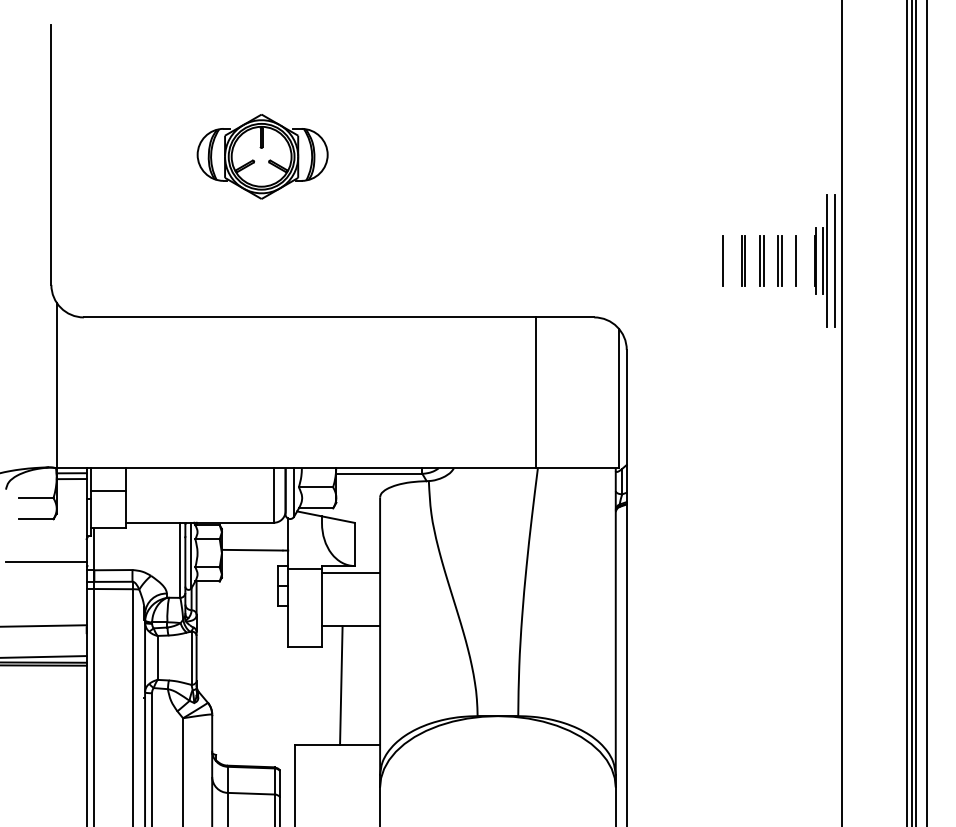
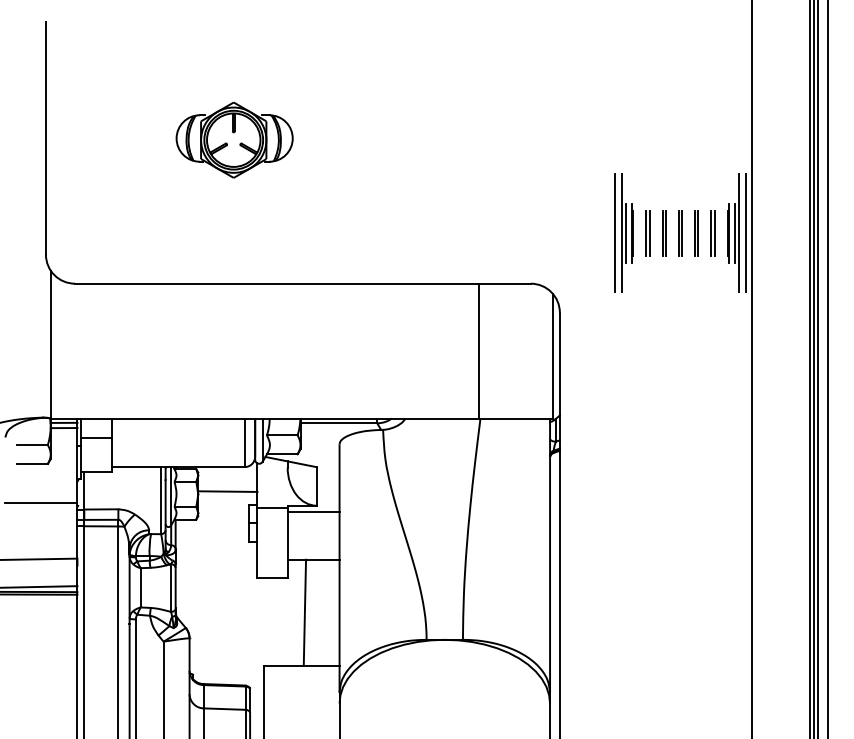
part: (698, 260) -> (623, 232), added
line: (727, 261) -> (649, 233), added
line: (800, 261) -> (715, 233), added

